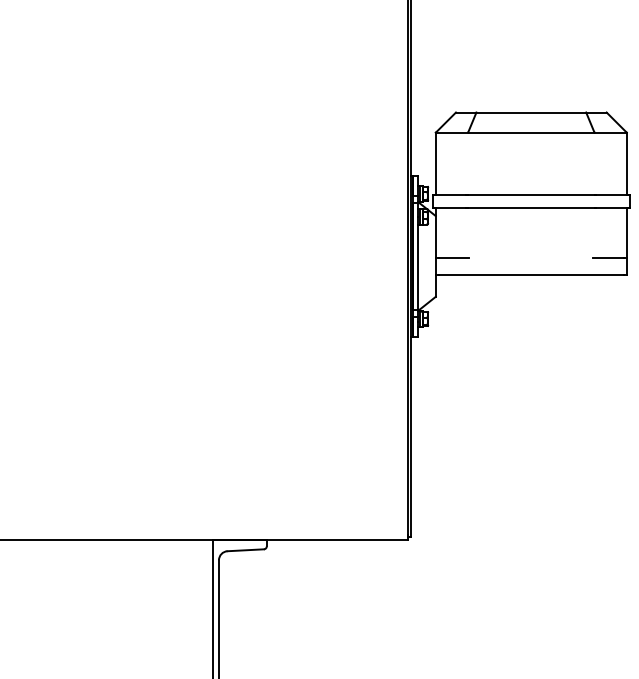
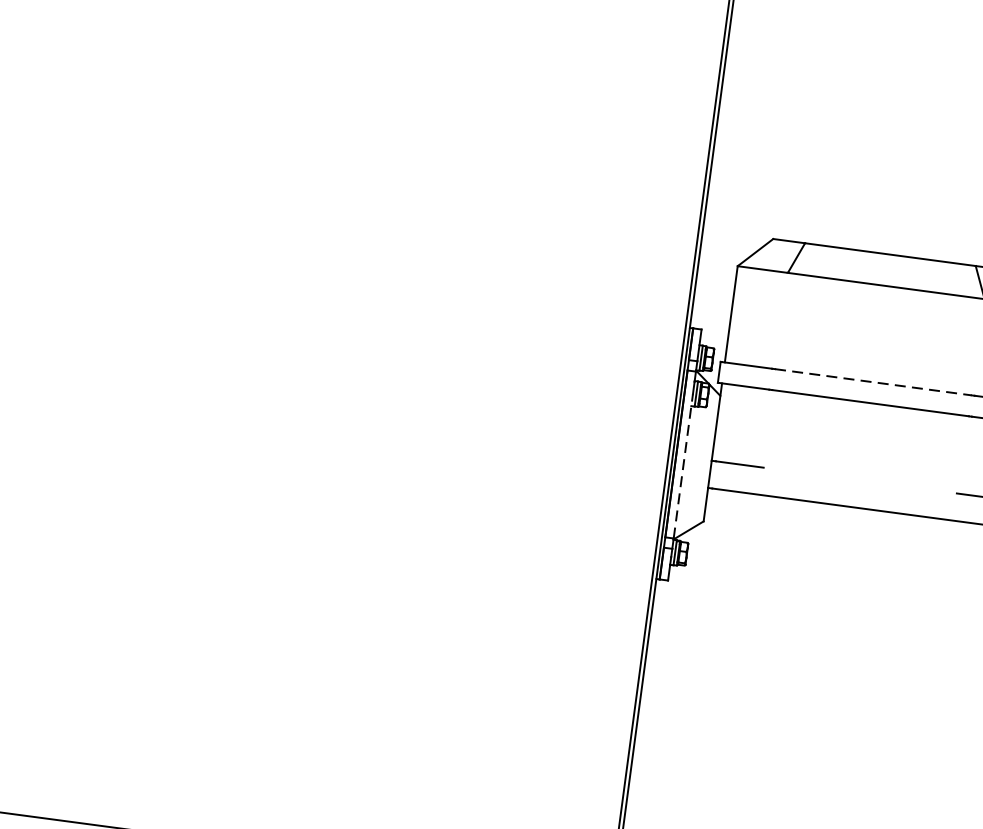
line: (531, 194) -> (873, 382), solid -> dashed
line: (418, 263) -> (683, 466), solid -> dashed

